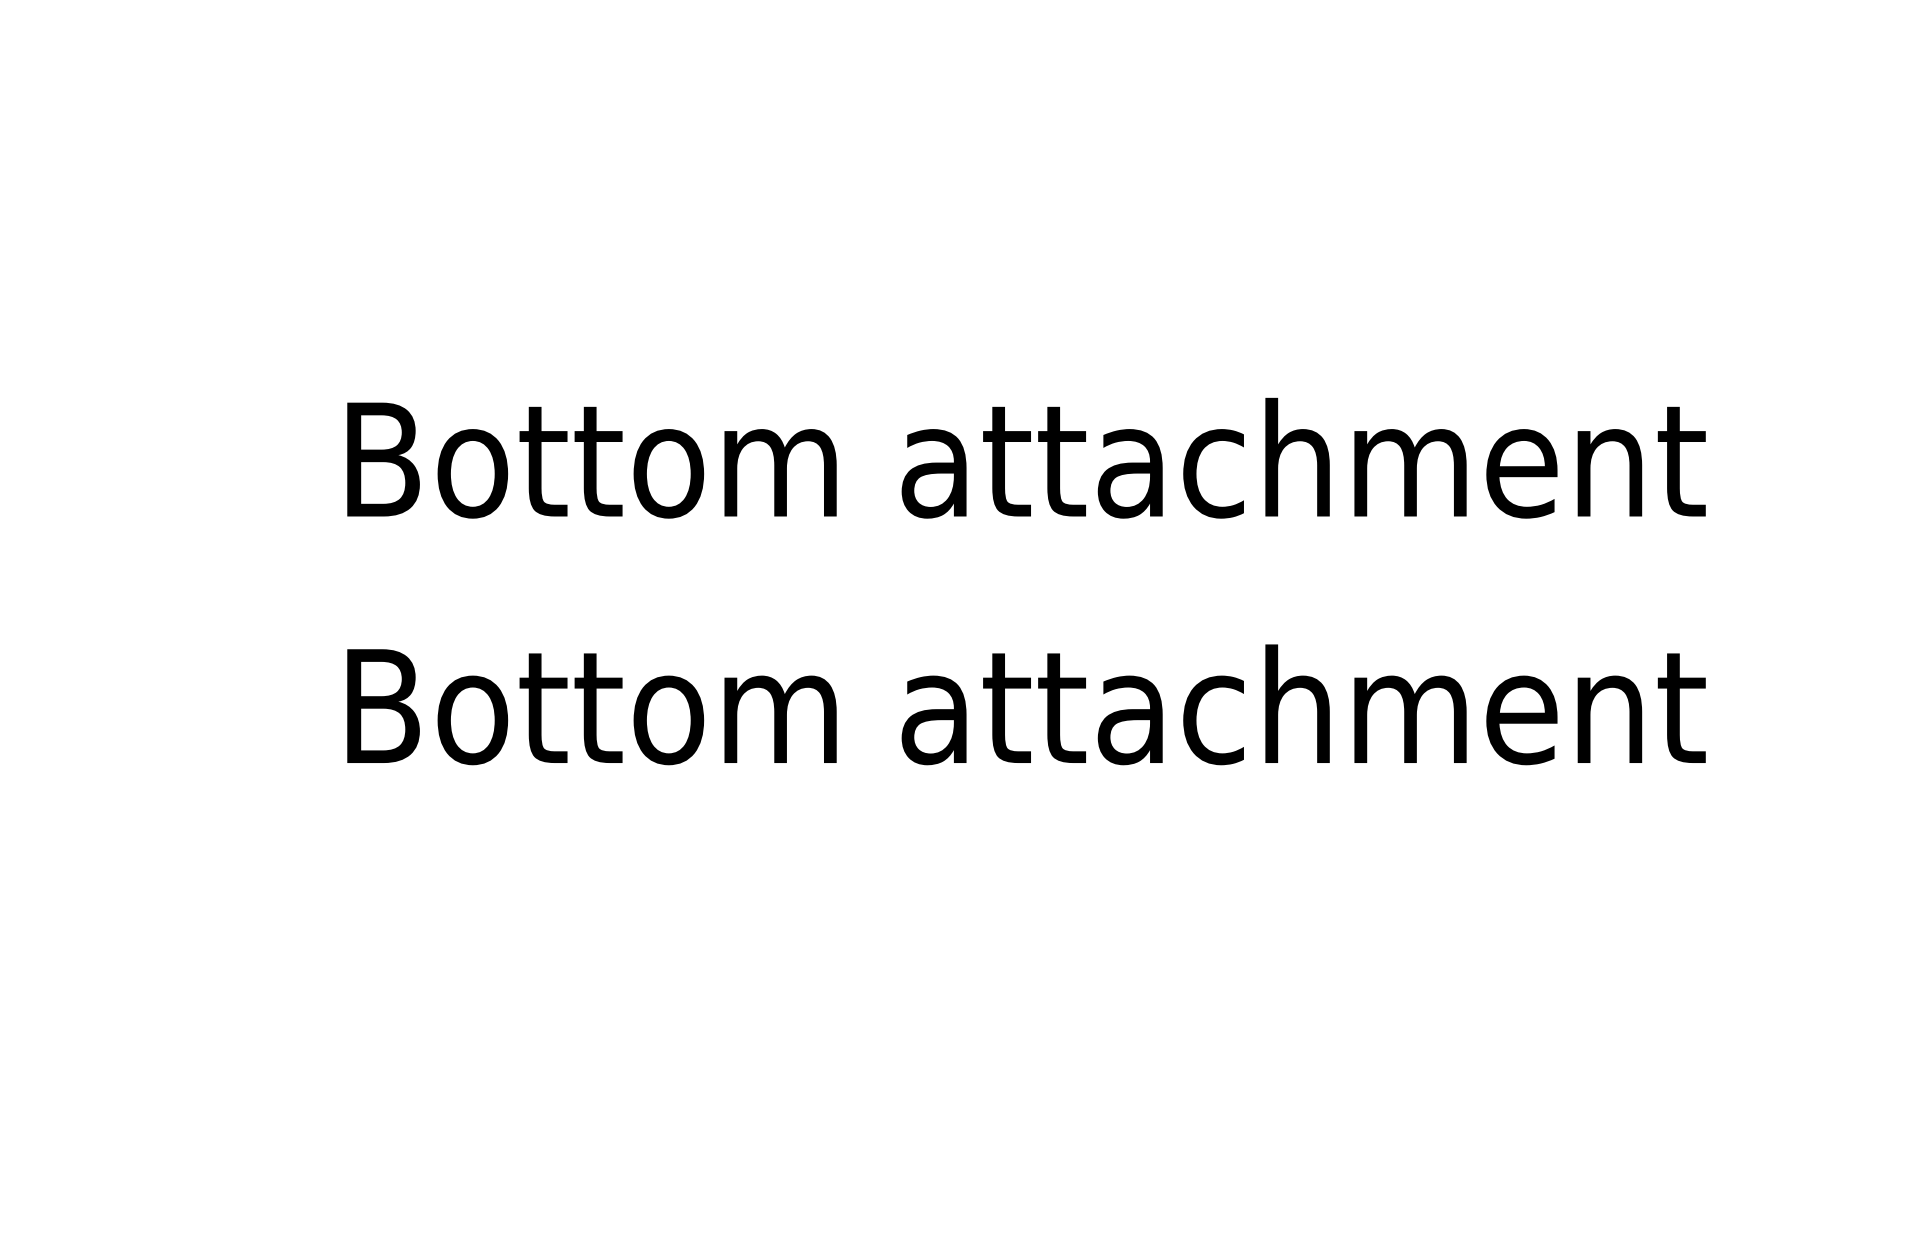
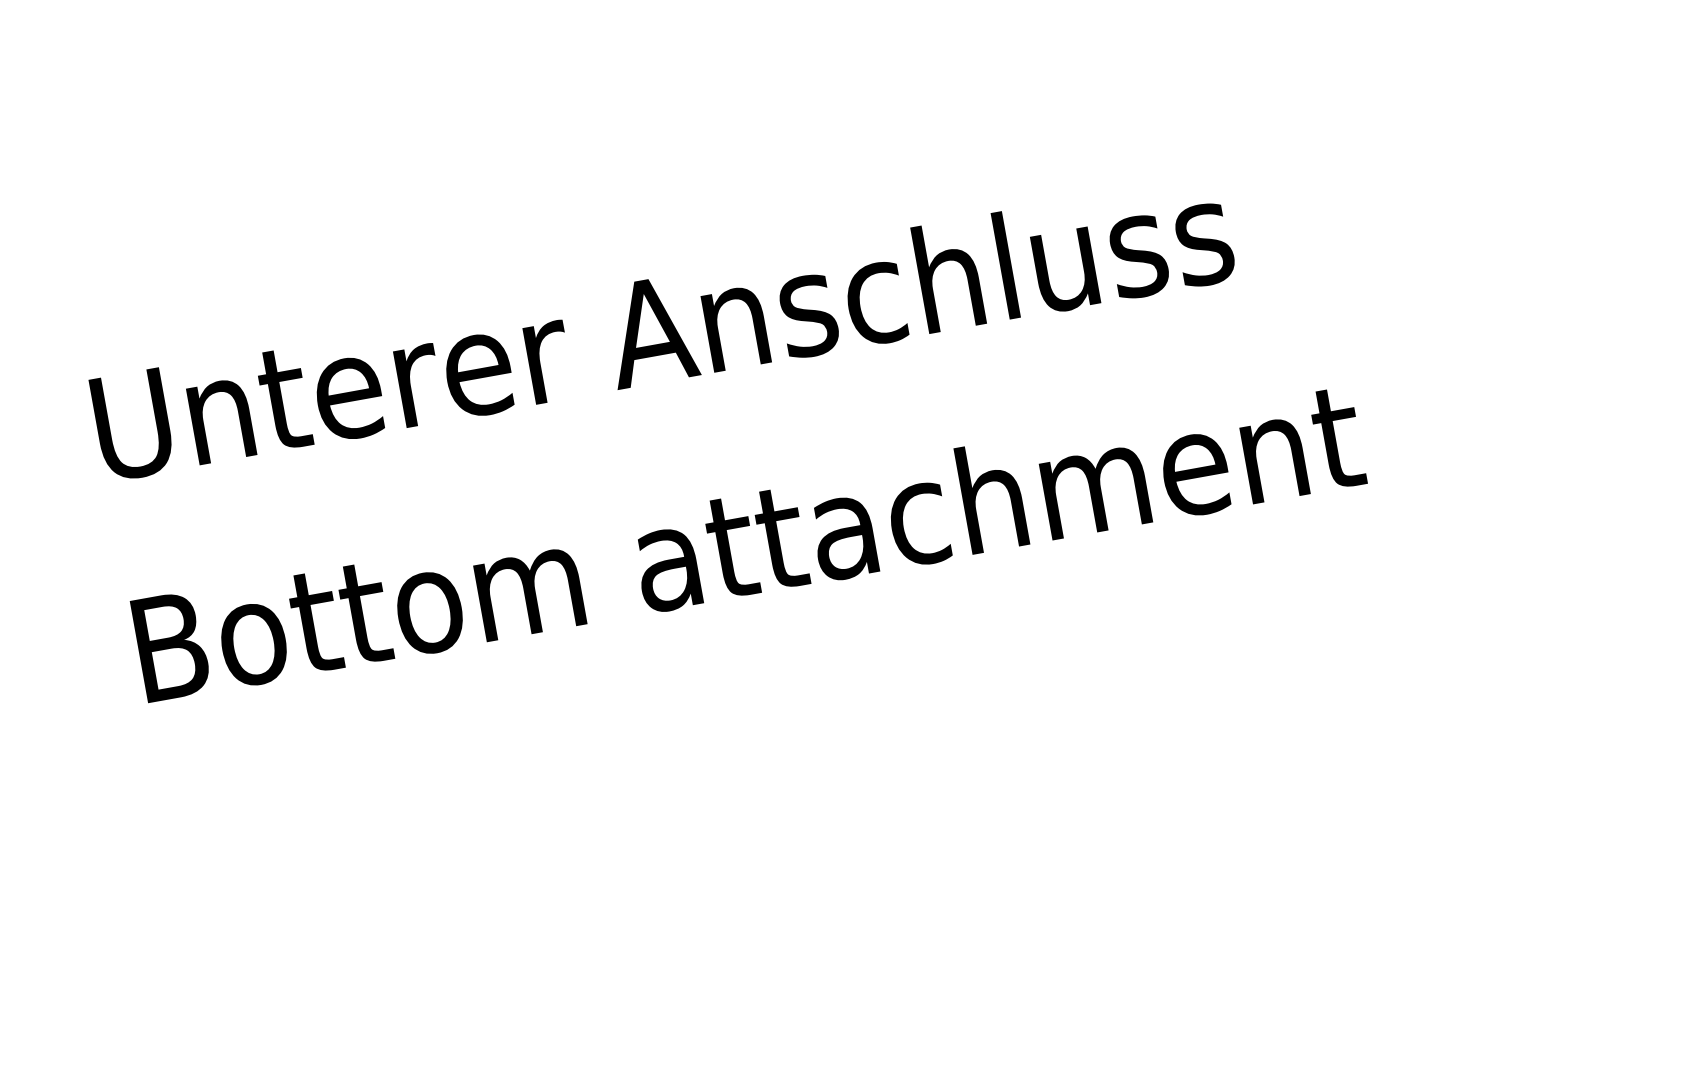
text: (1025, 457) -> (707, 319), Bottom attachment -> Unterer Anschluss

